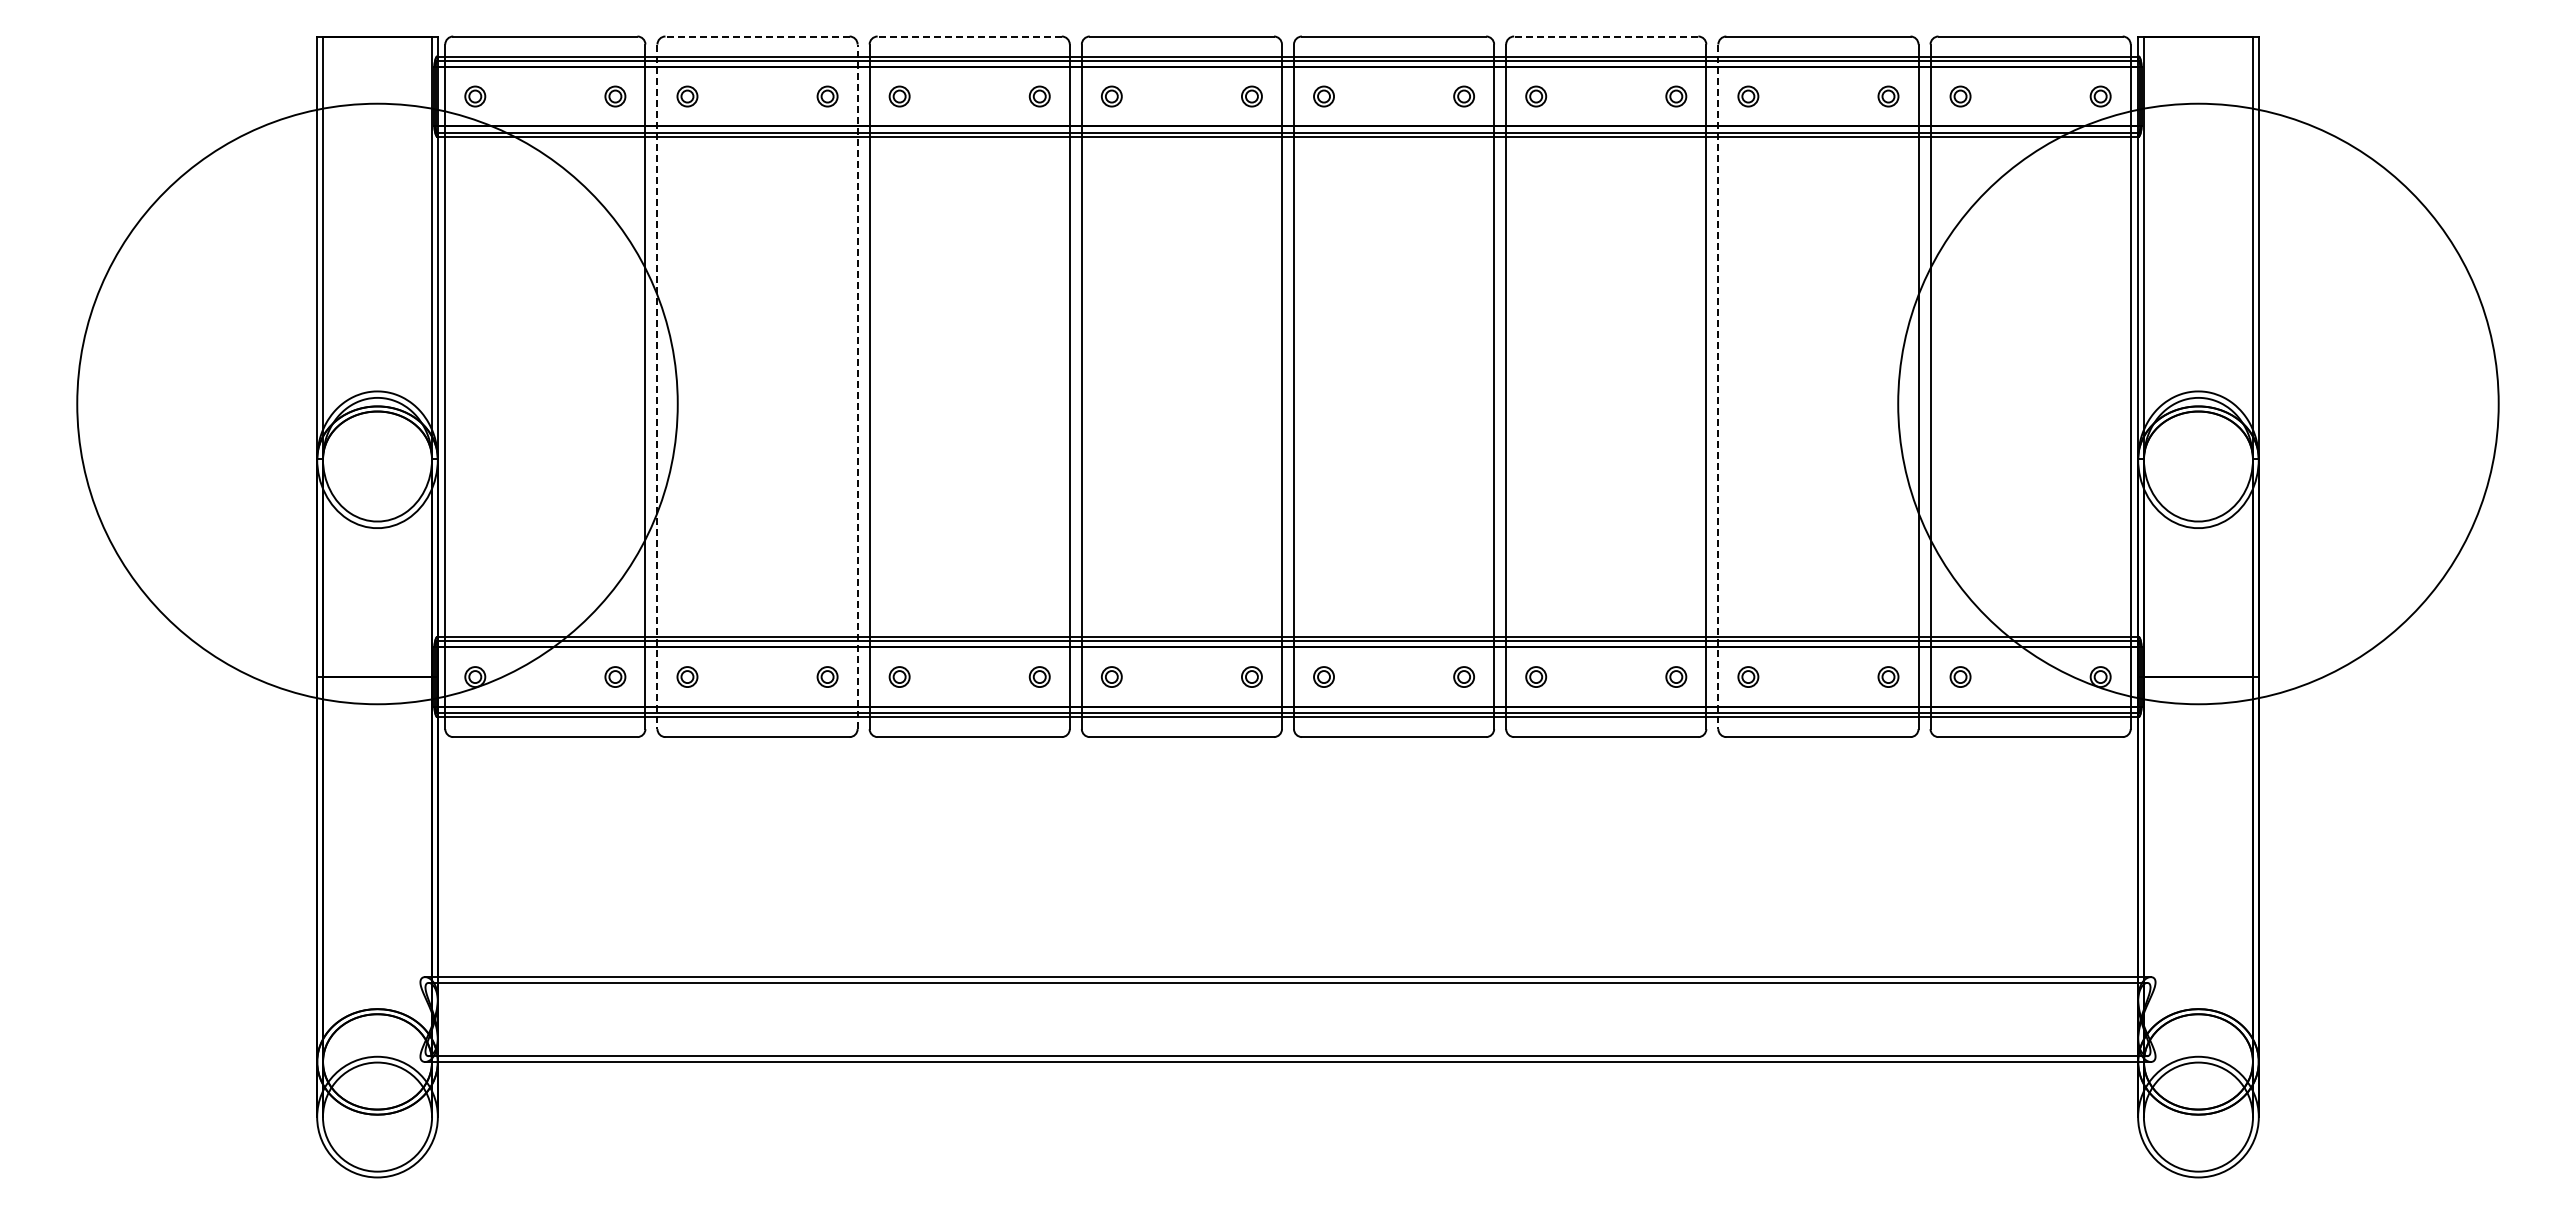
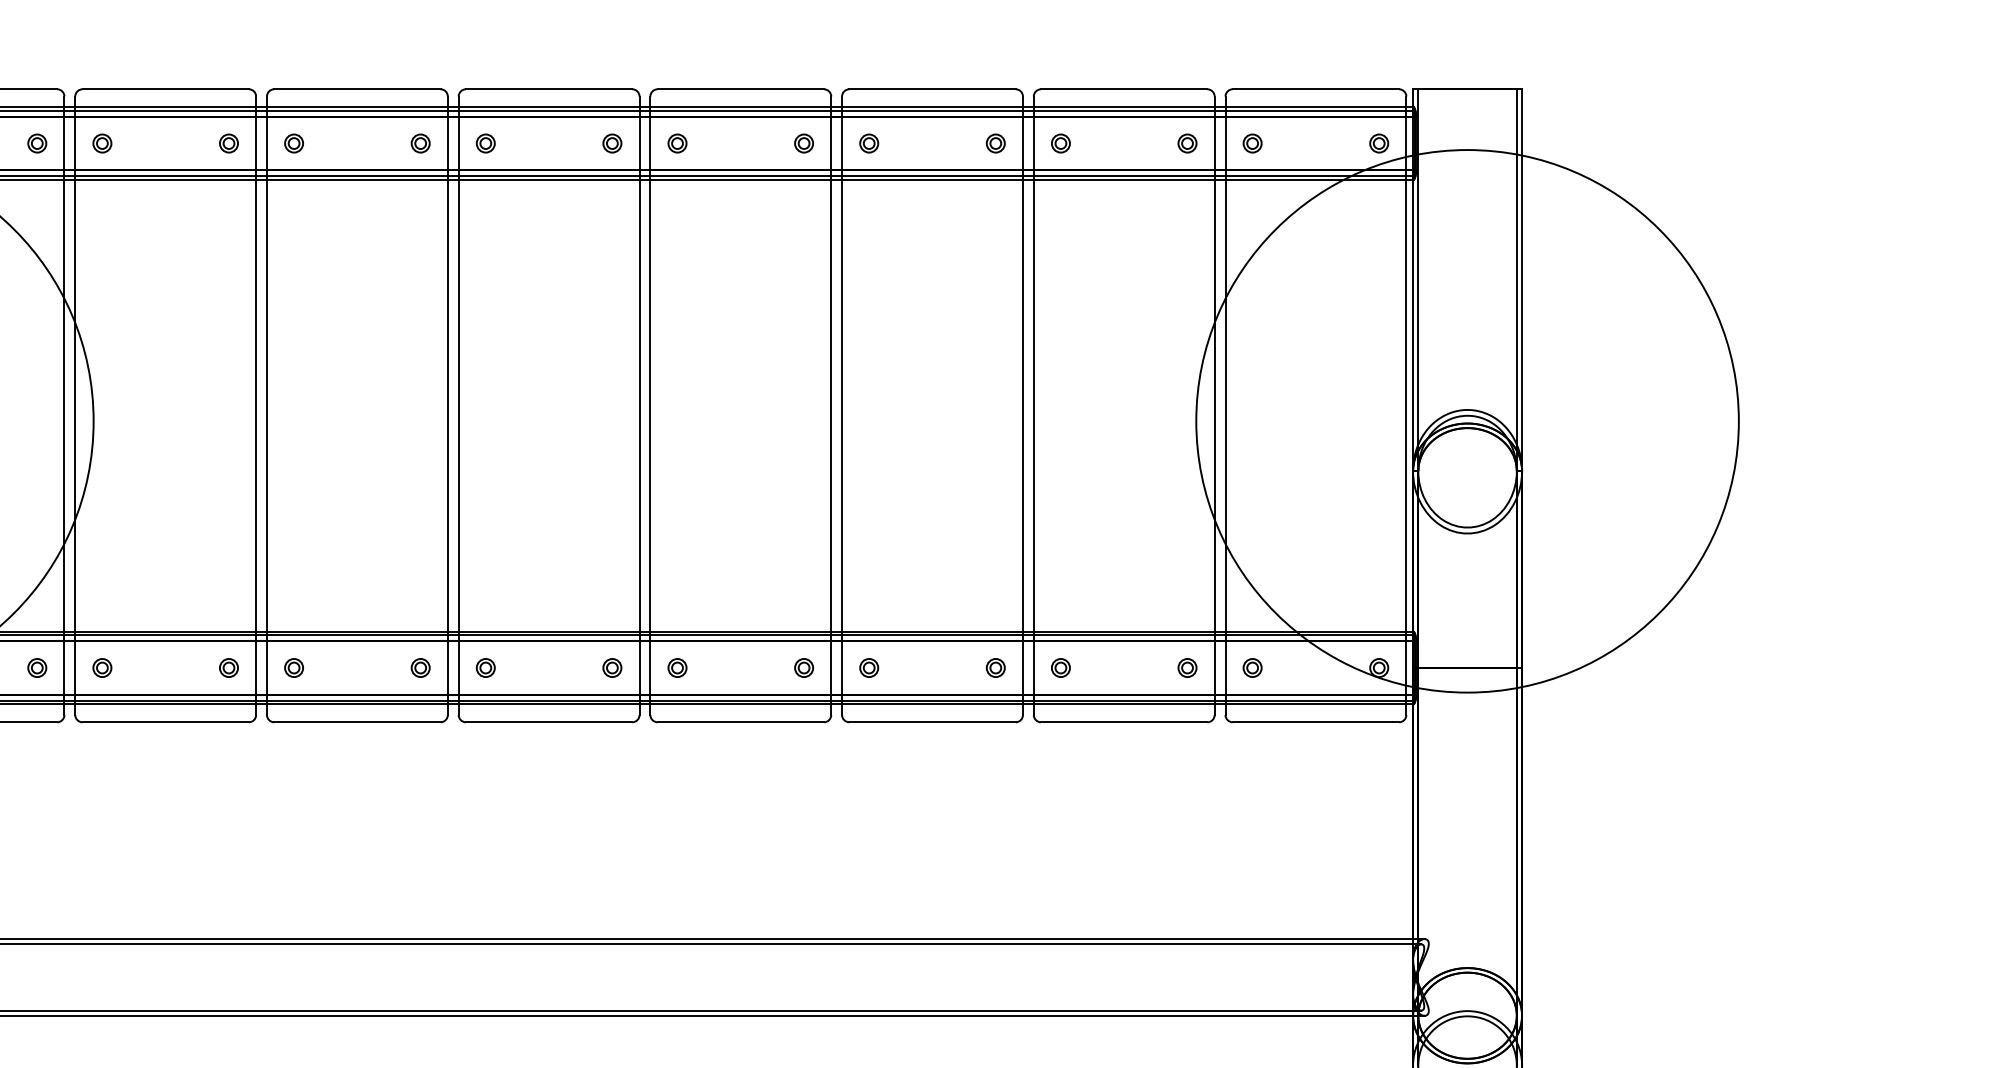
line: (757, 36) -> (165, 89), dashed -> solid
line: (969, 36) -> (357, 89), dashed -> solid
line: (1605, 36) -> (931, 89), dashed -> solid
line: (857, 386) -> (256, 405), dashed -> solid
line: (657, 387) -> (75, 406), dashed -> solid
line: (1718, 387) -> (1033, 406), dashed -> solid

